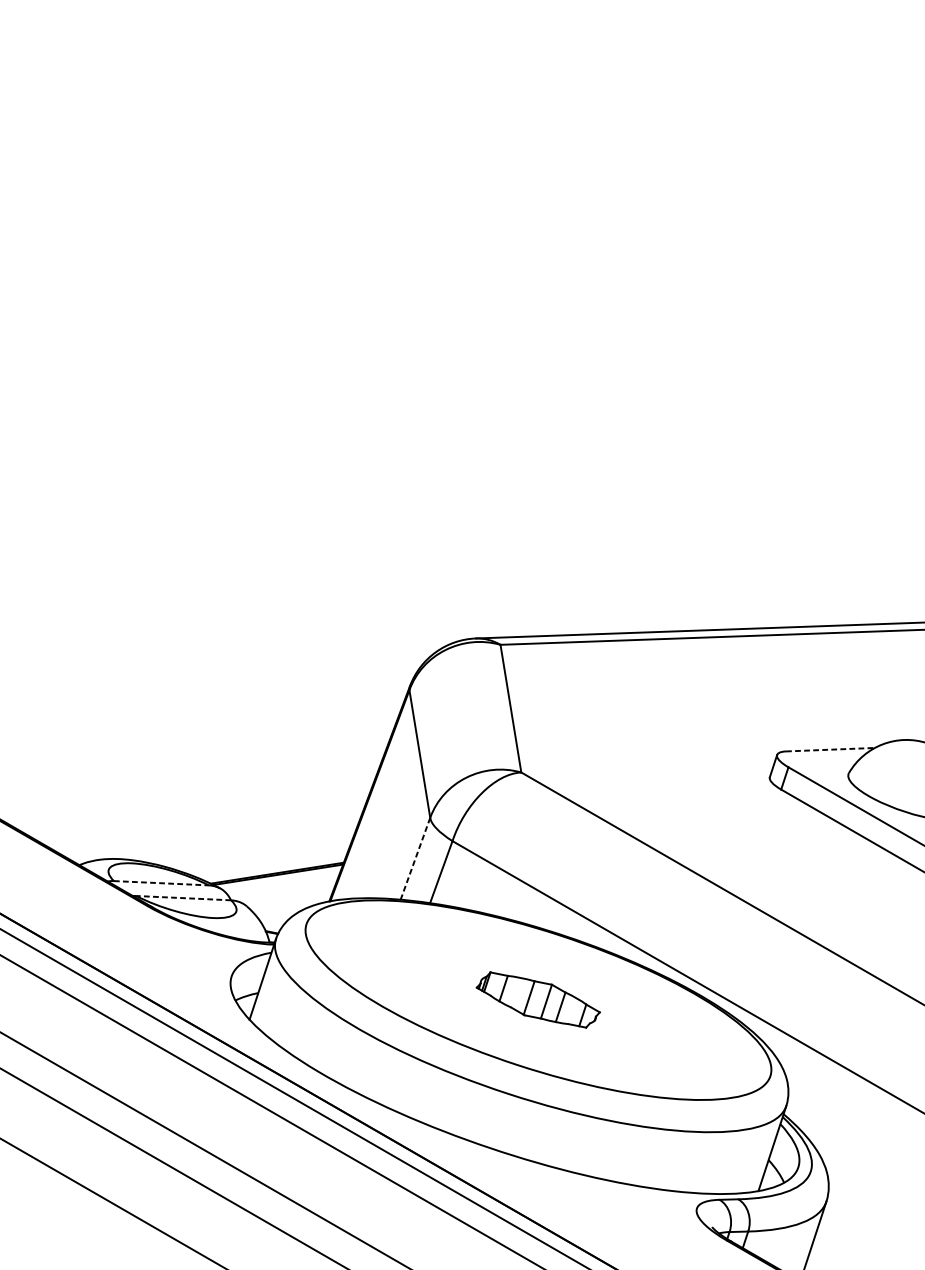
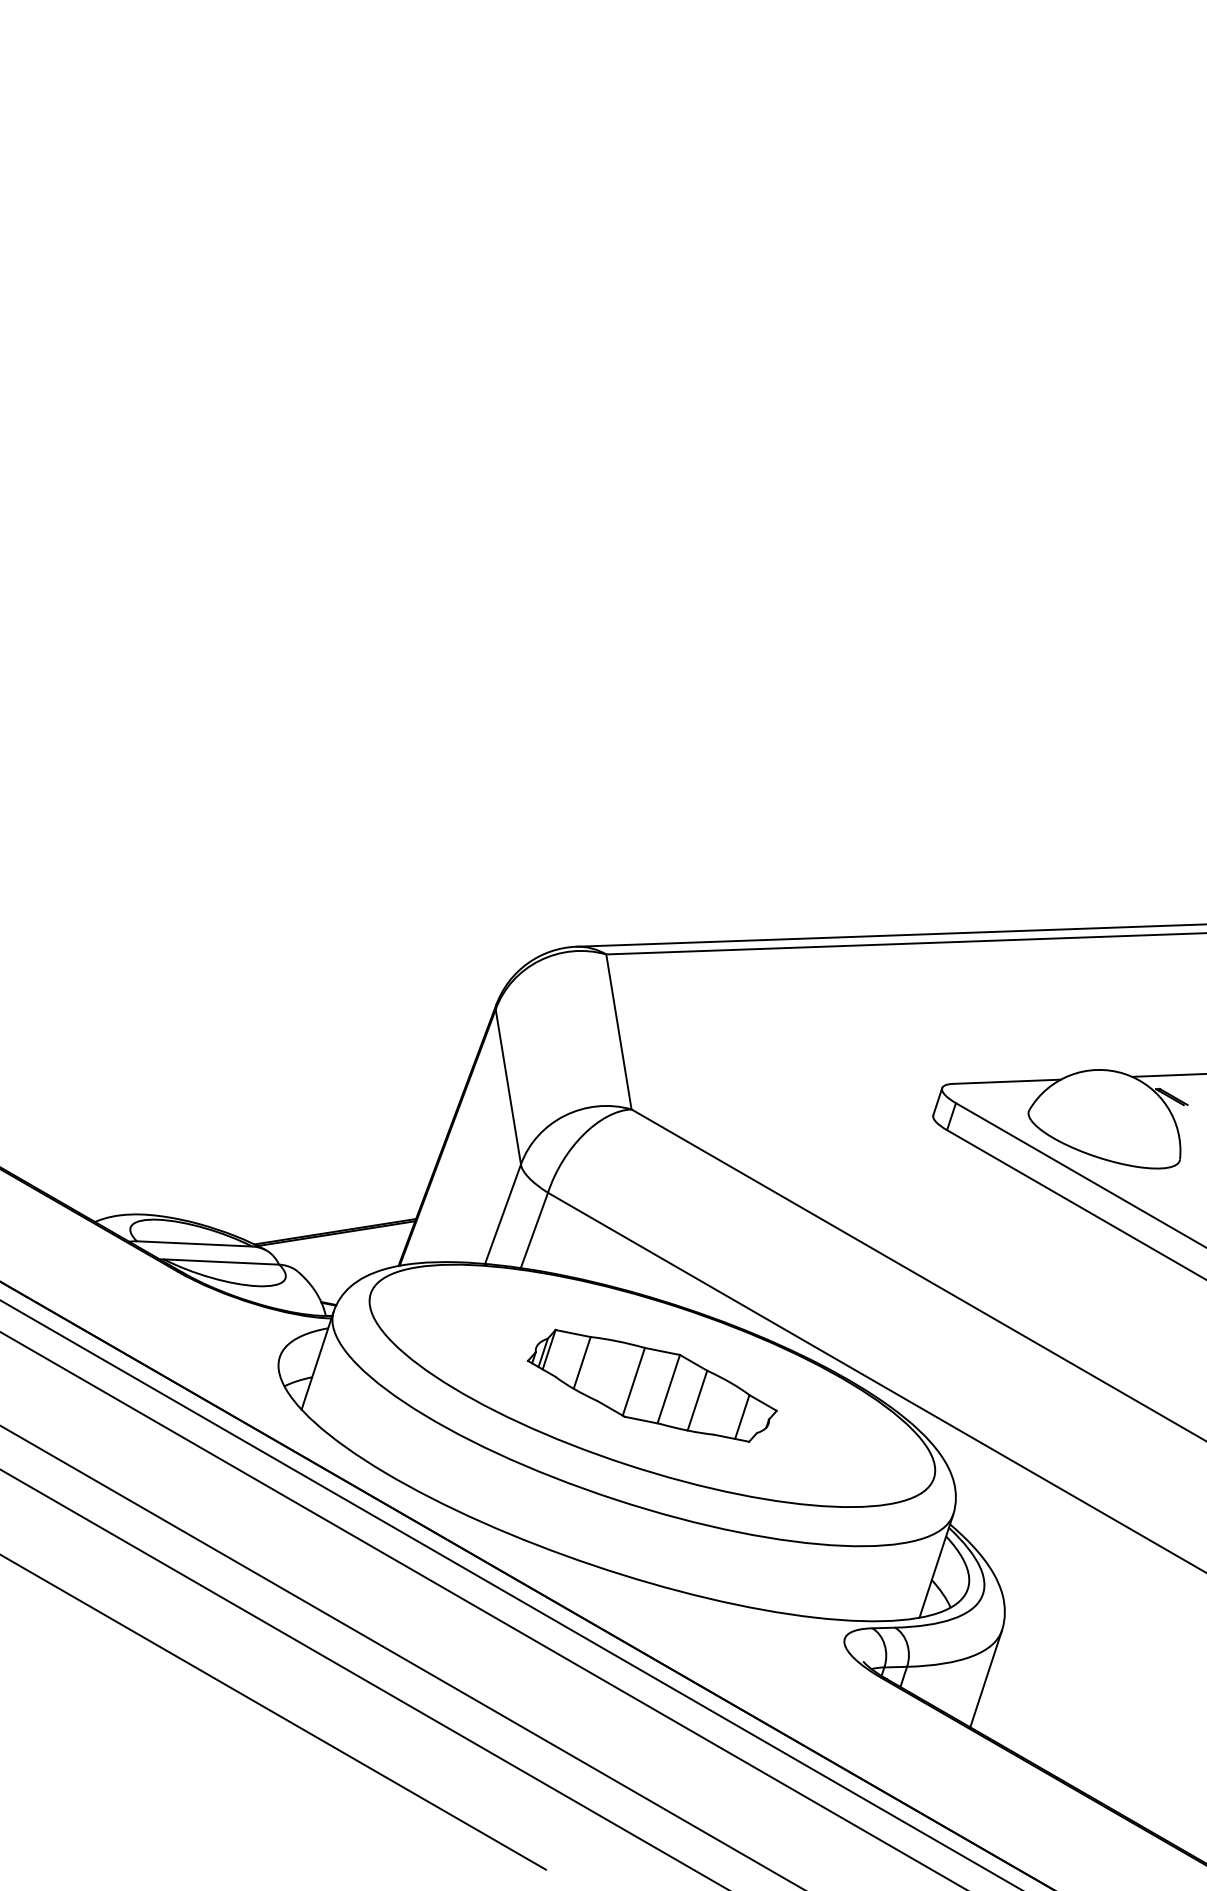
line: (830, 749) -> (1006, 1081), dashed -> solid
line: (415, 859) -> (503, 1214), dashed -> solid
line: (161, 882) -> (194, 1243), dashed -> solid
line: (183, 898) -> (221, 1262), dashed -> solid
part: (537, 999) -> (651, 1385), size x1.67

